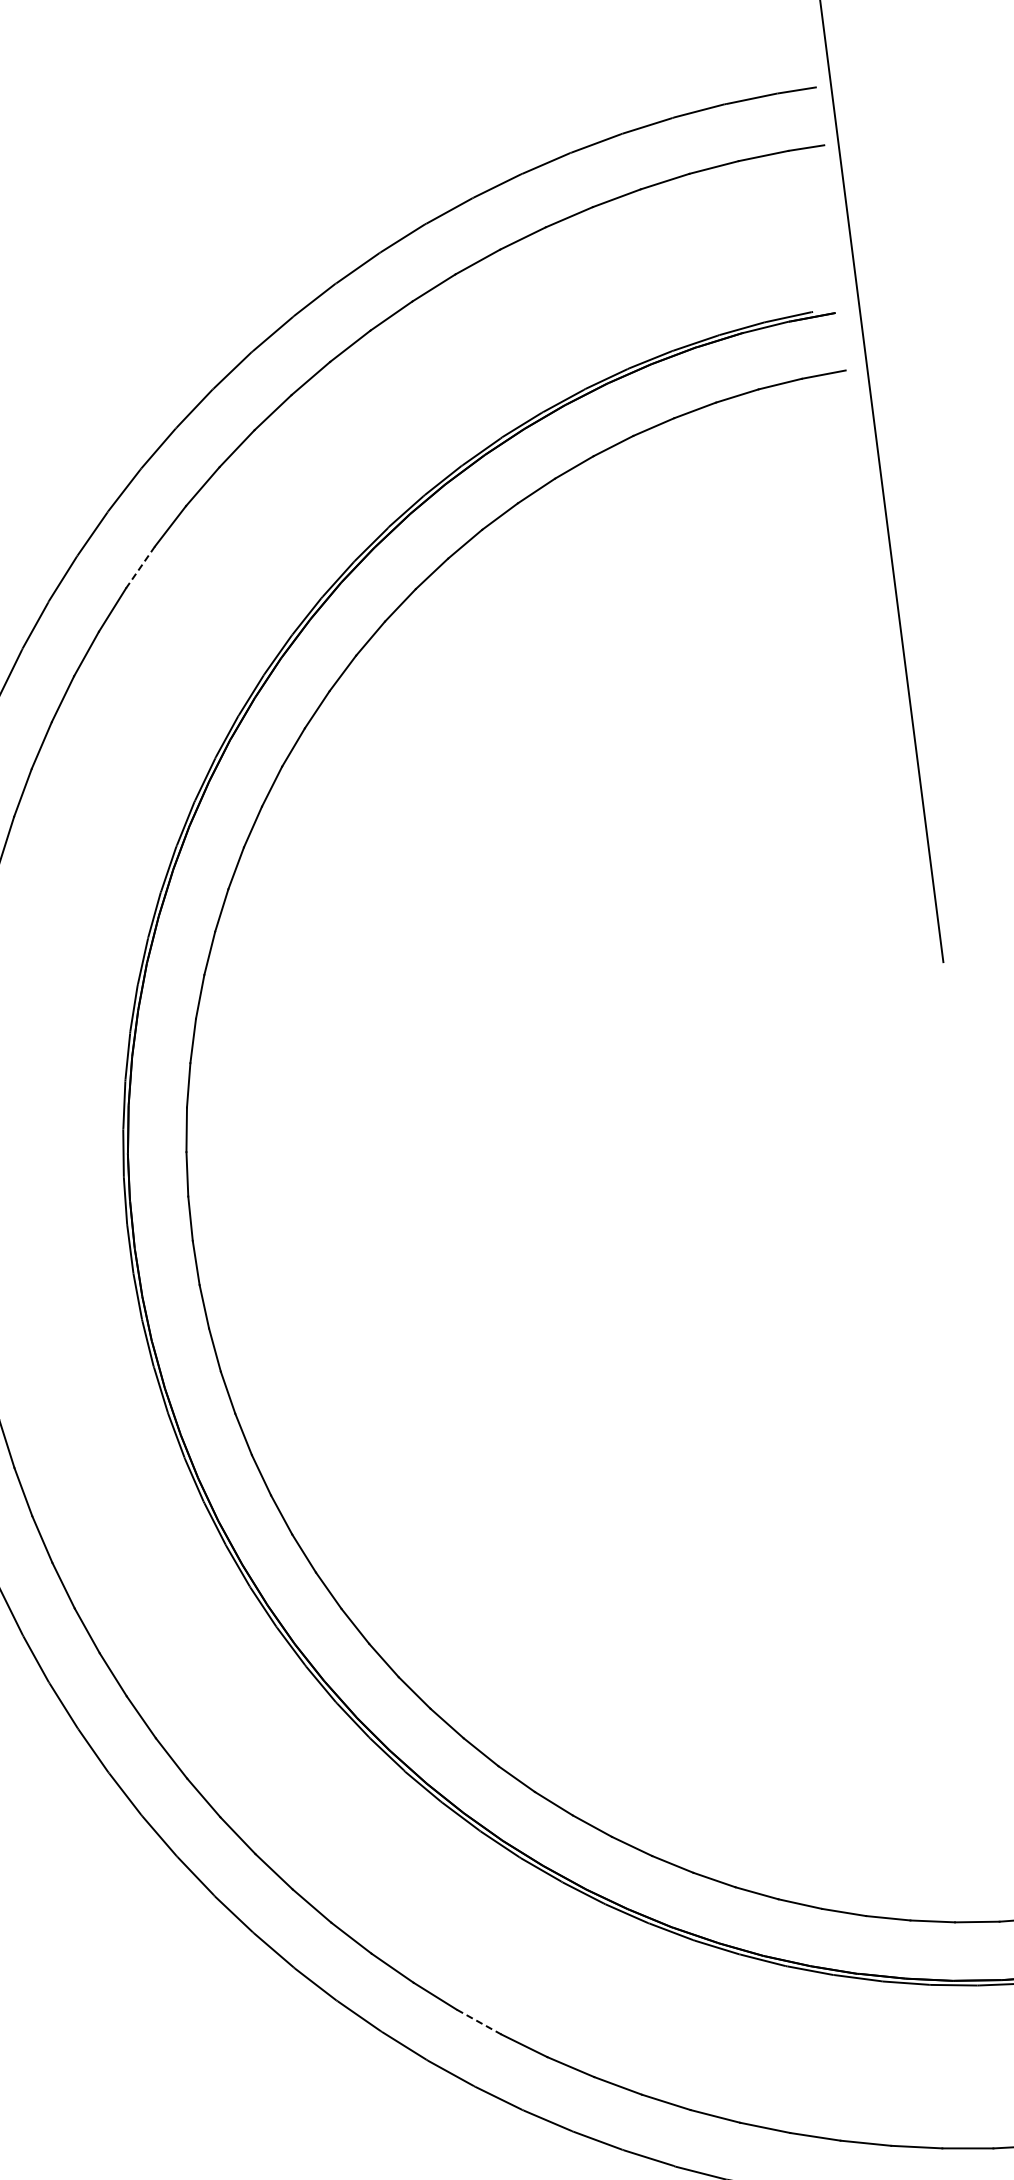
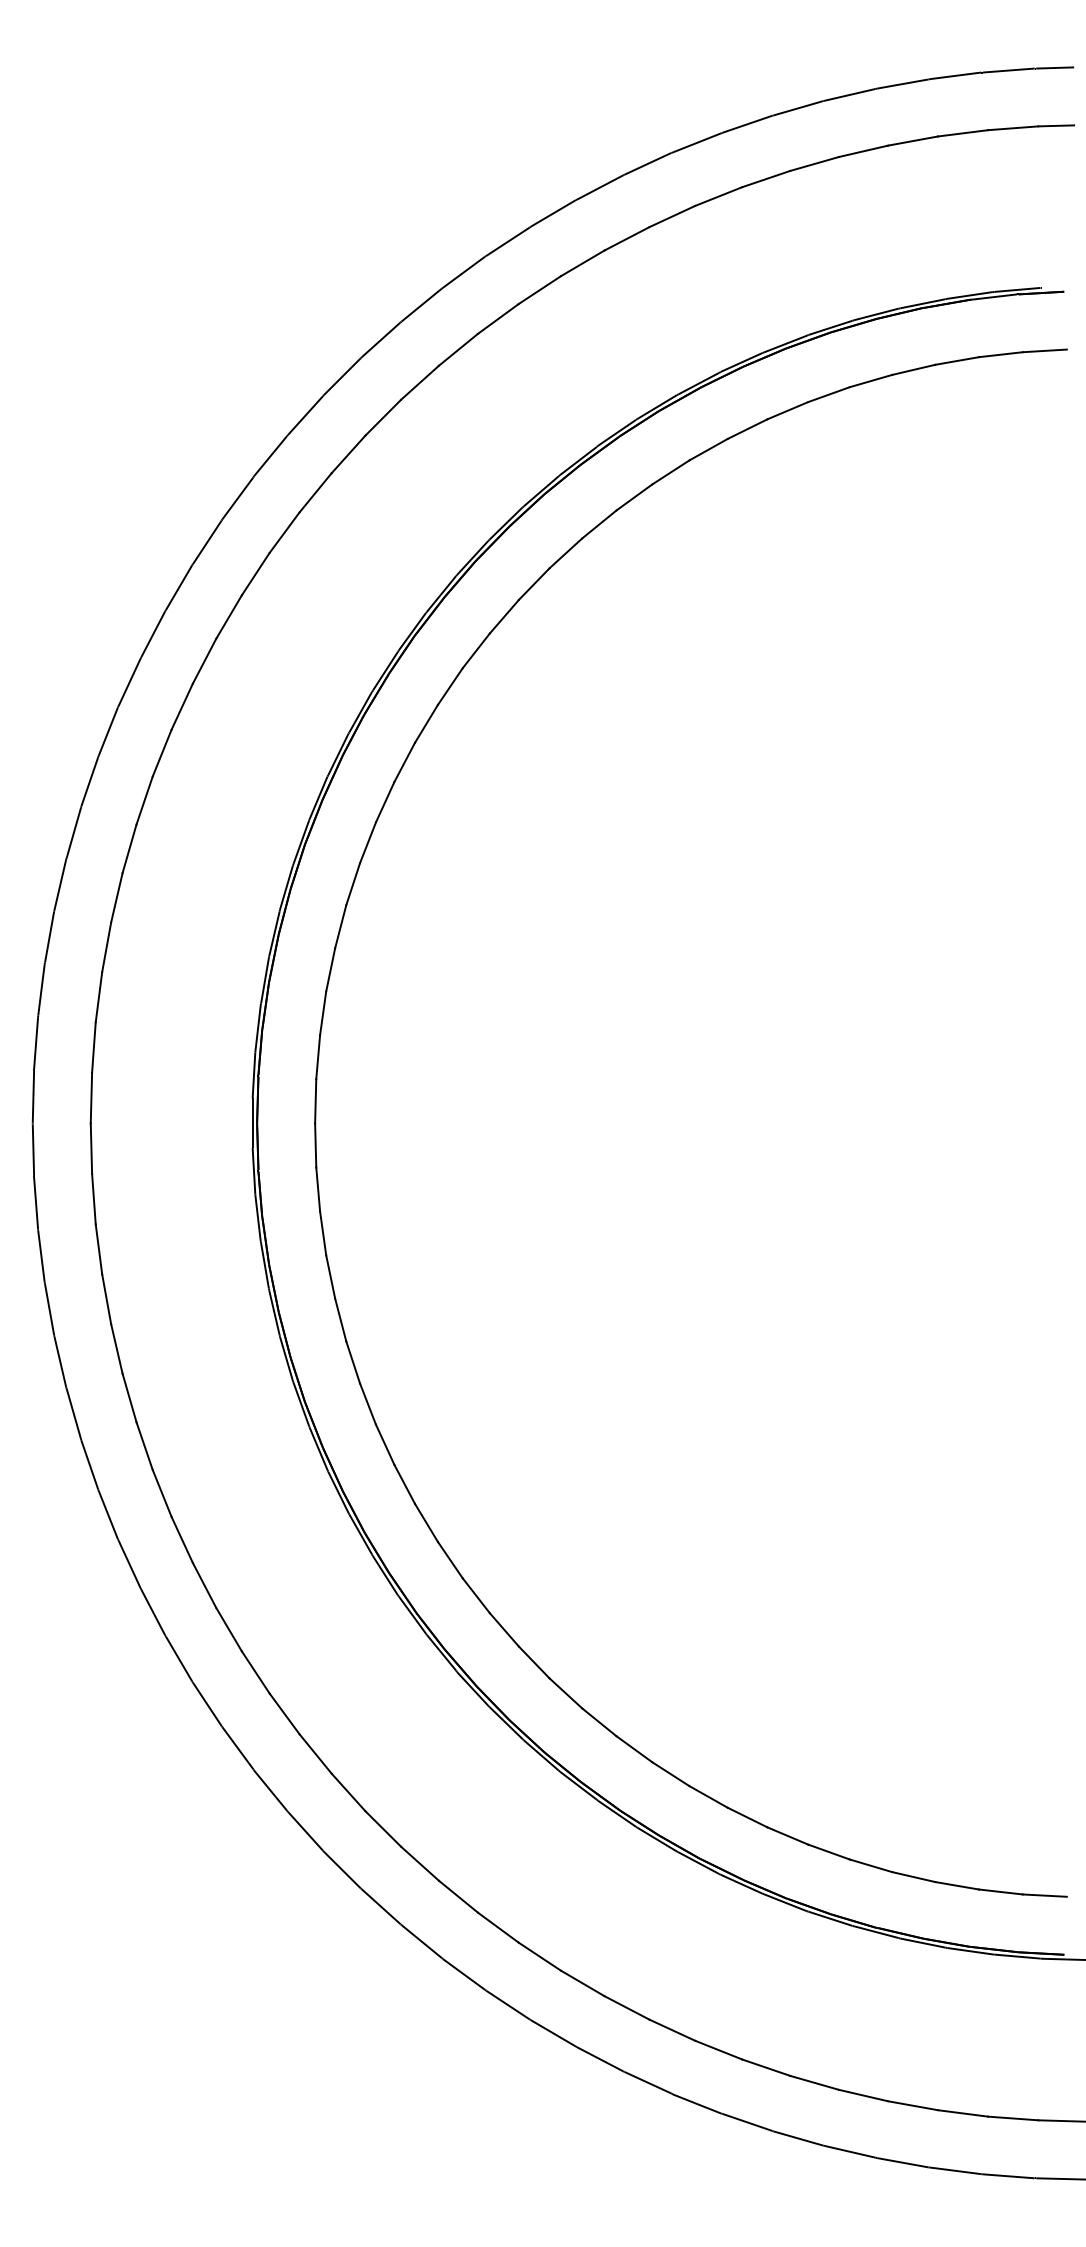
line: (140, 567) -> (348, 454), dashed -> solid
line: (479, 2021) -> (498, 1927), dashed -> solid

